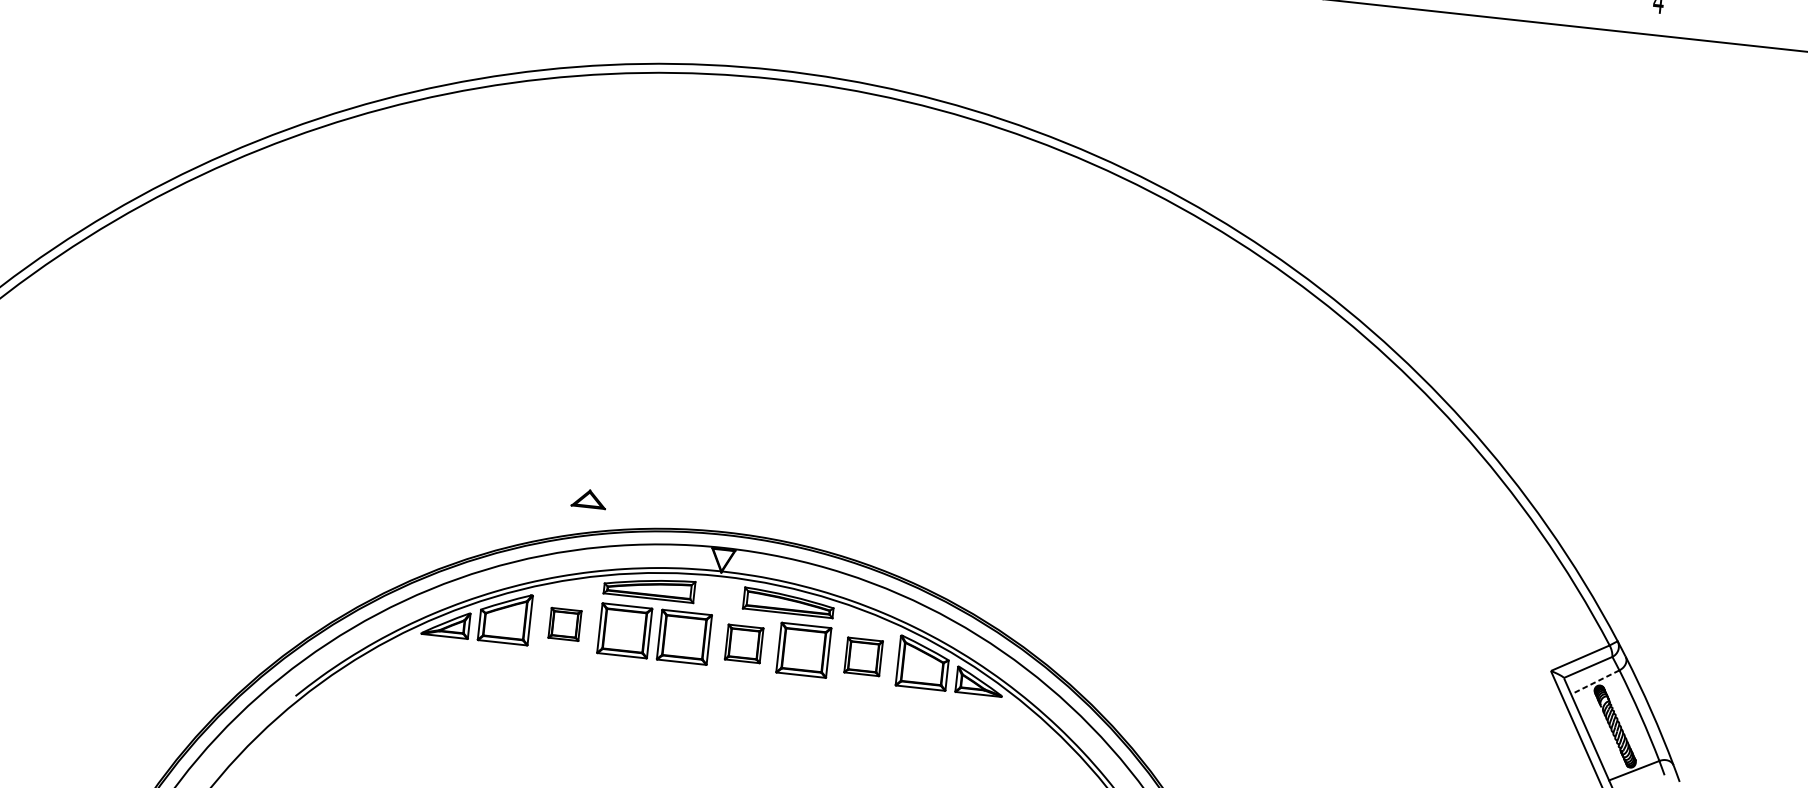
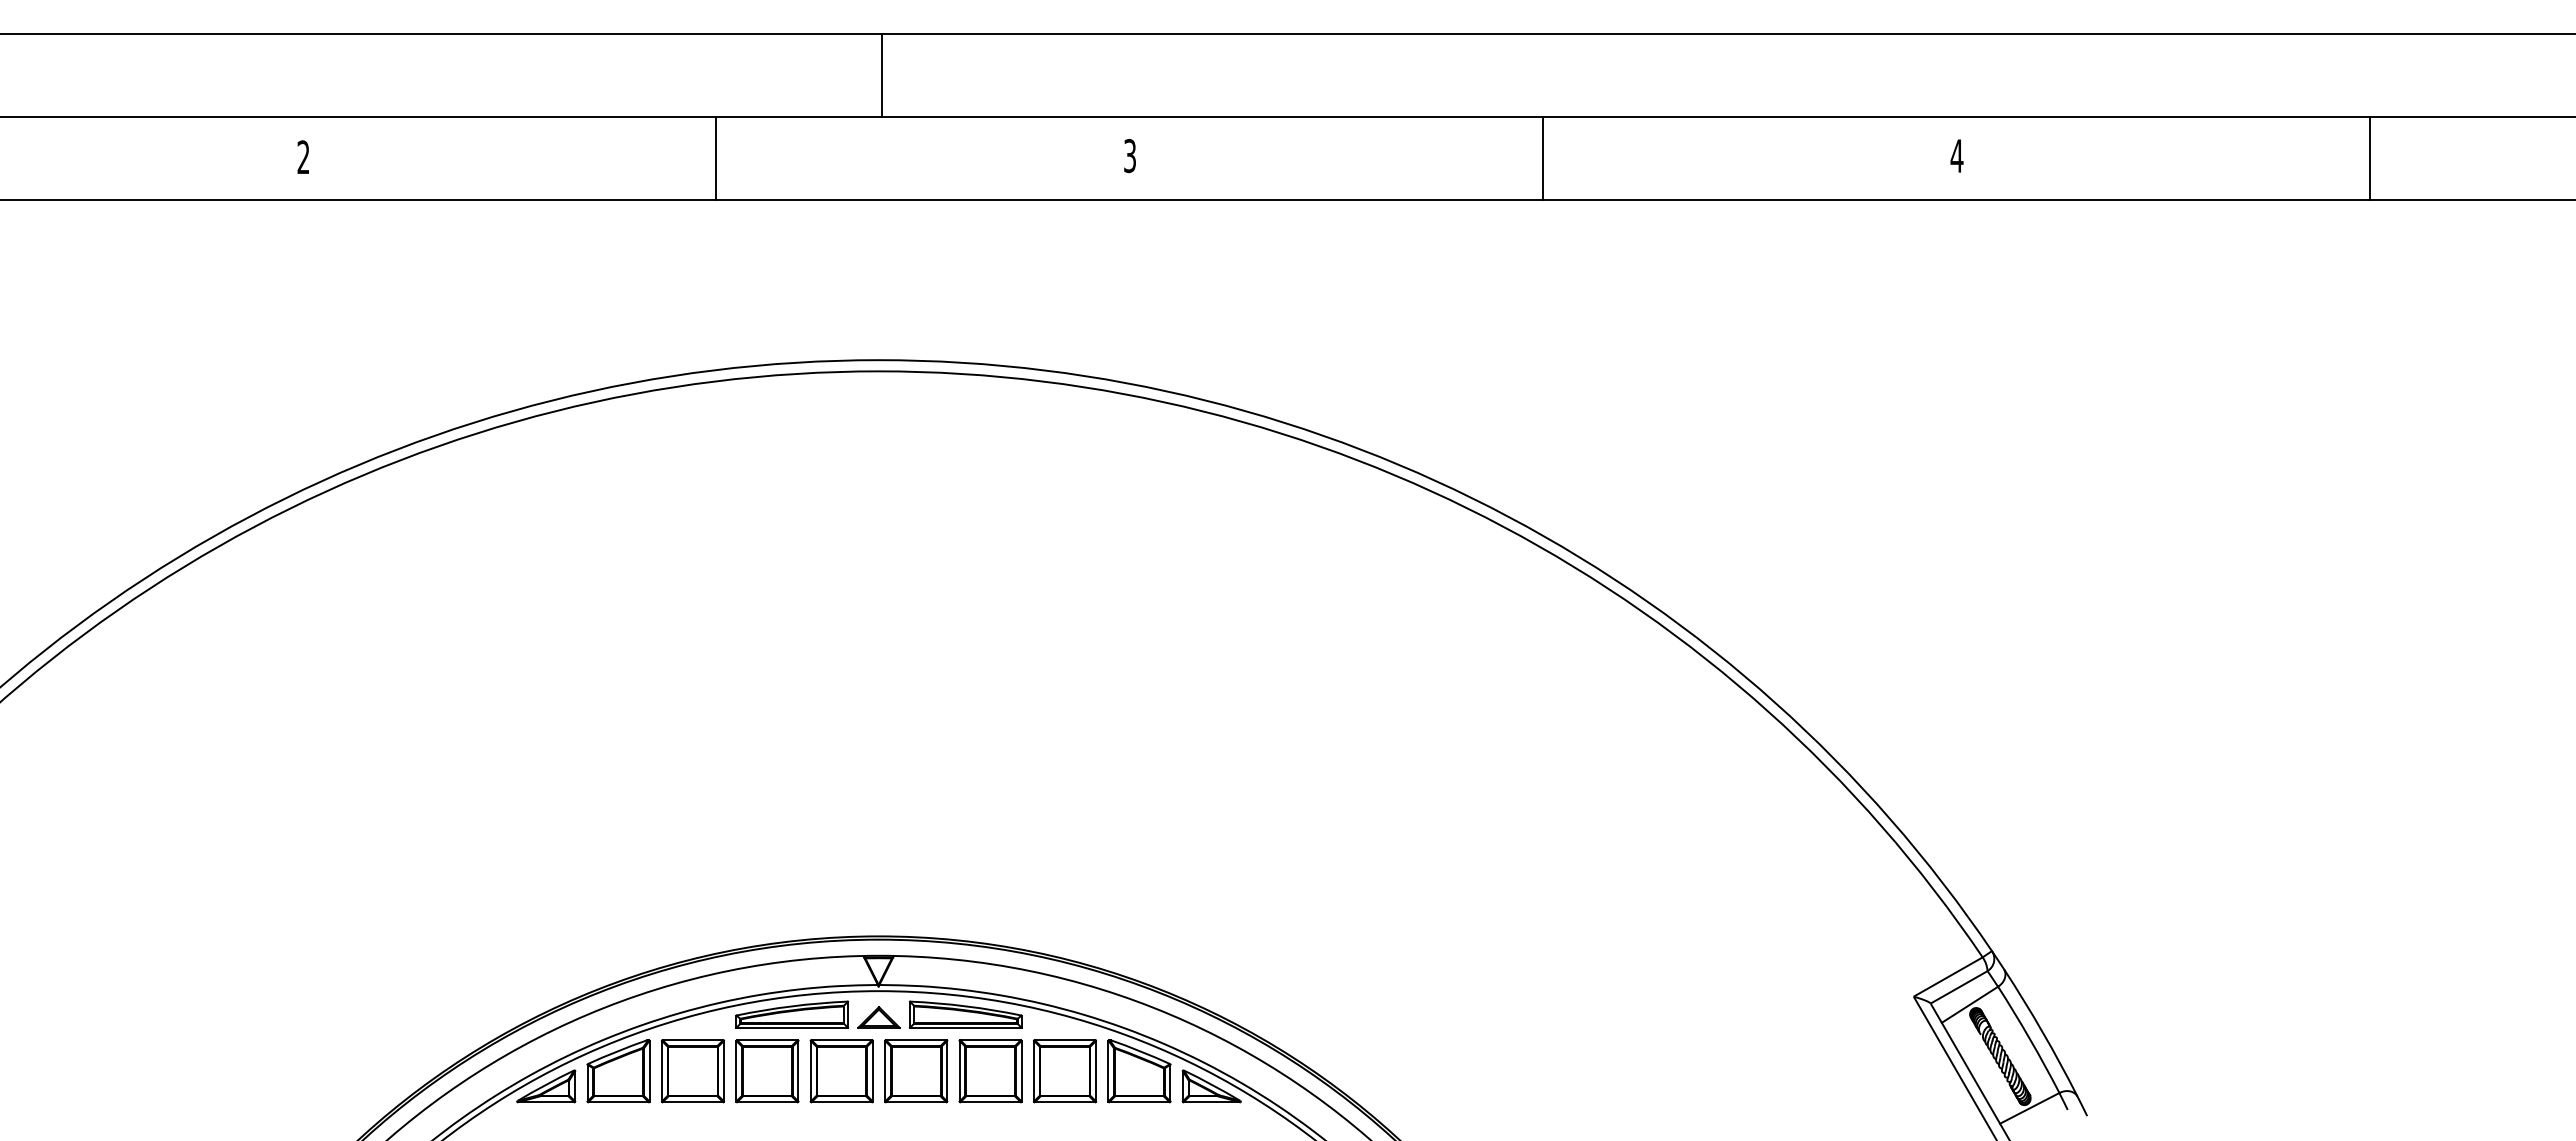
part: (588, 498) -> (878, 1017), moved
part: (564, 624) -> (692, 1071), size x1.67
part: (744, 644) -> (916, 1071), size x1.43
part: (863, 657) -> (1065, 1071), size x1.43
line: (1594, 682) -> (1969, 1005), dashed -> solid

